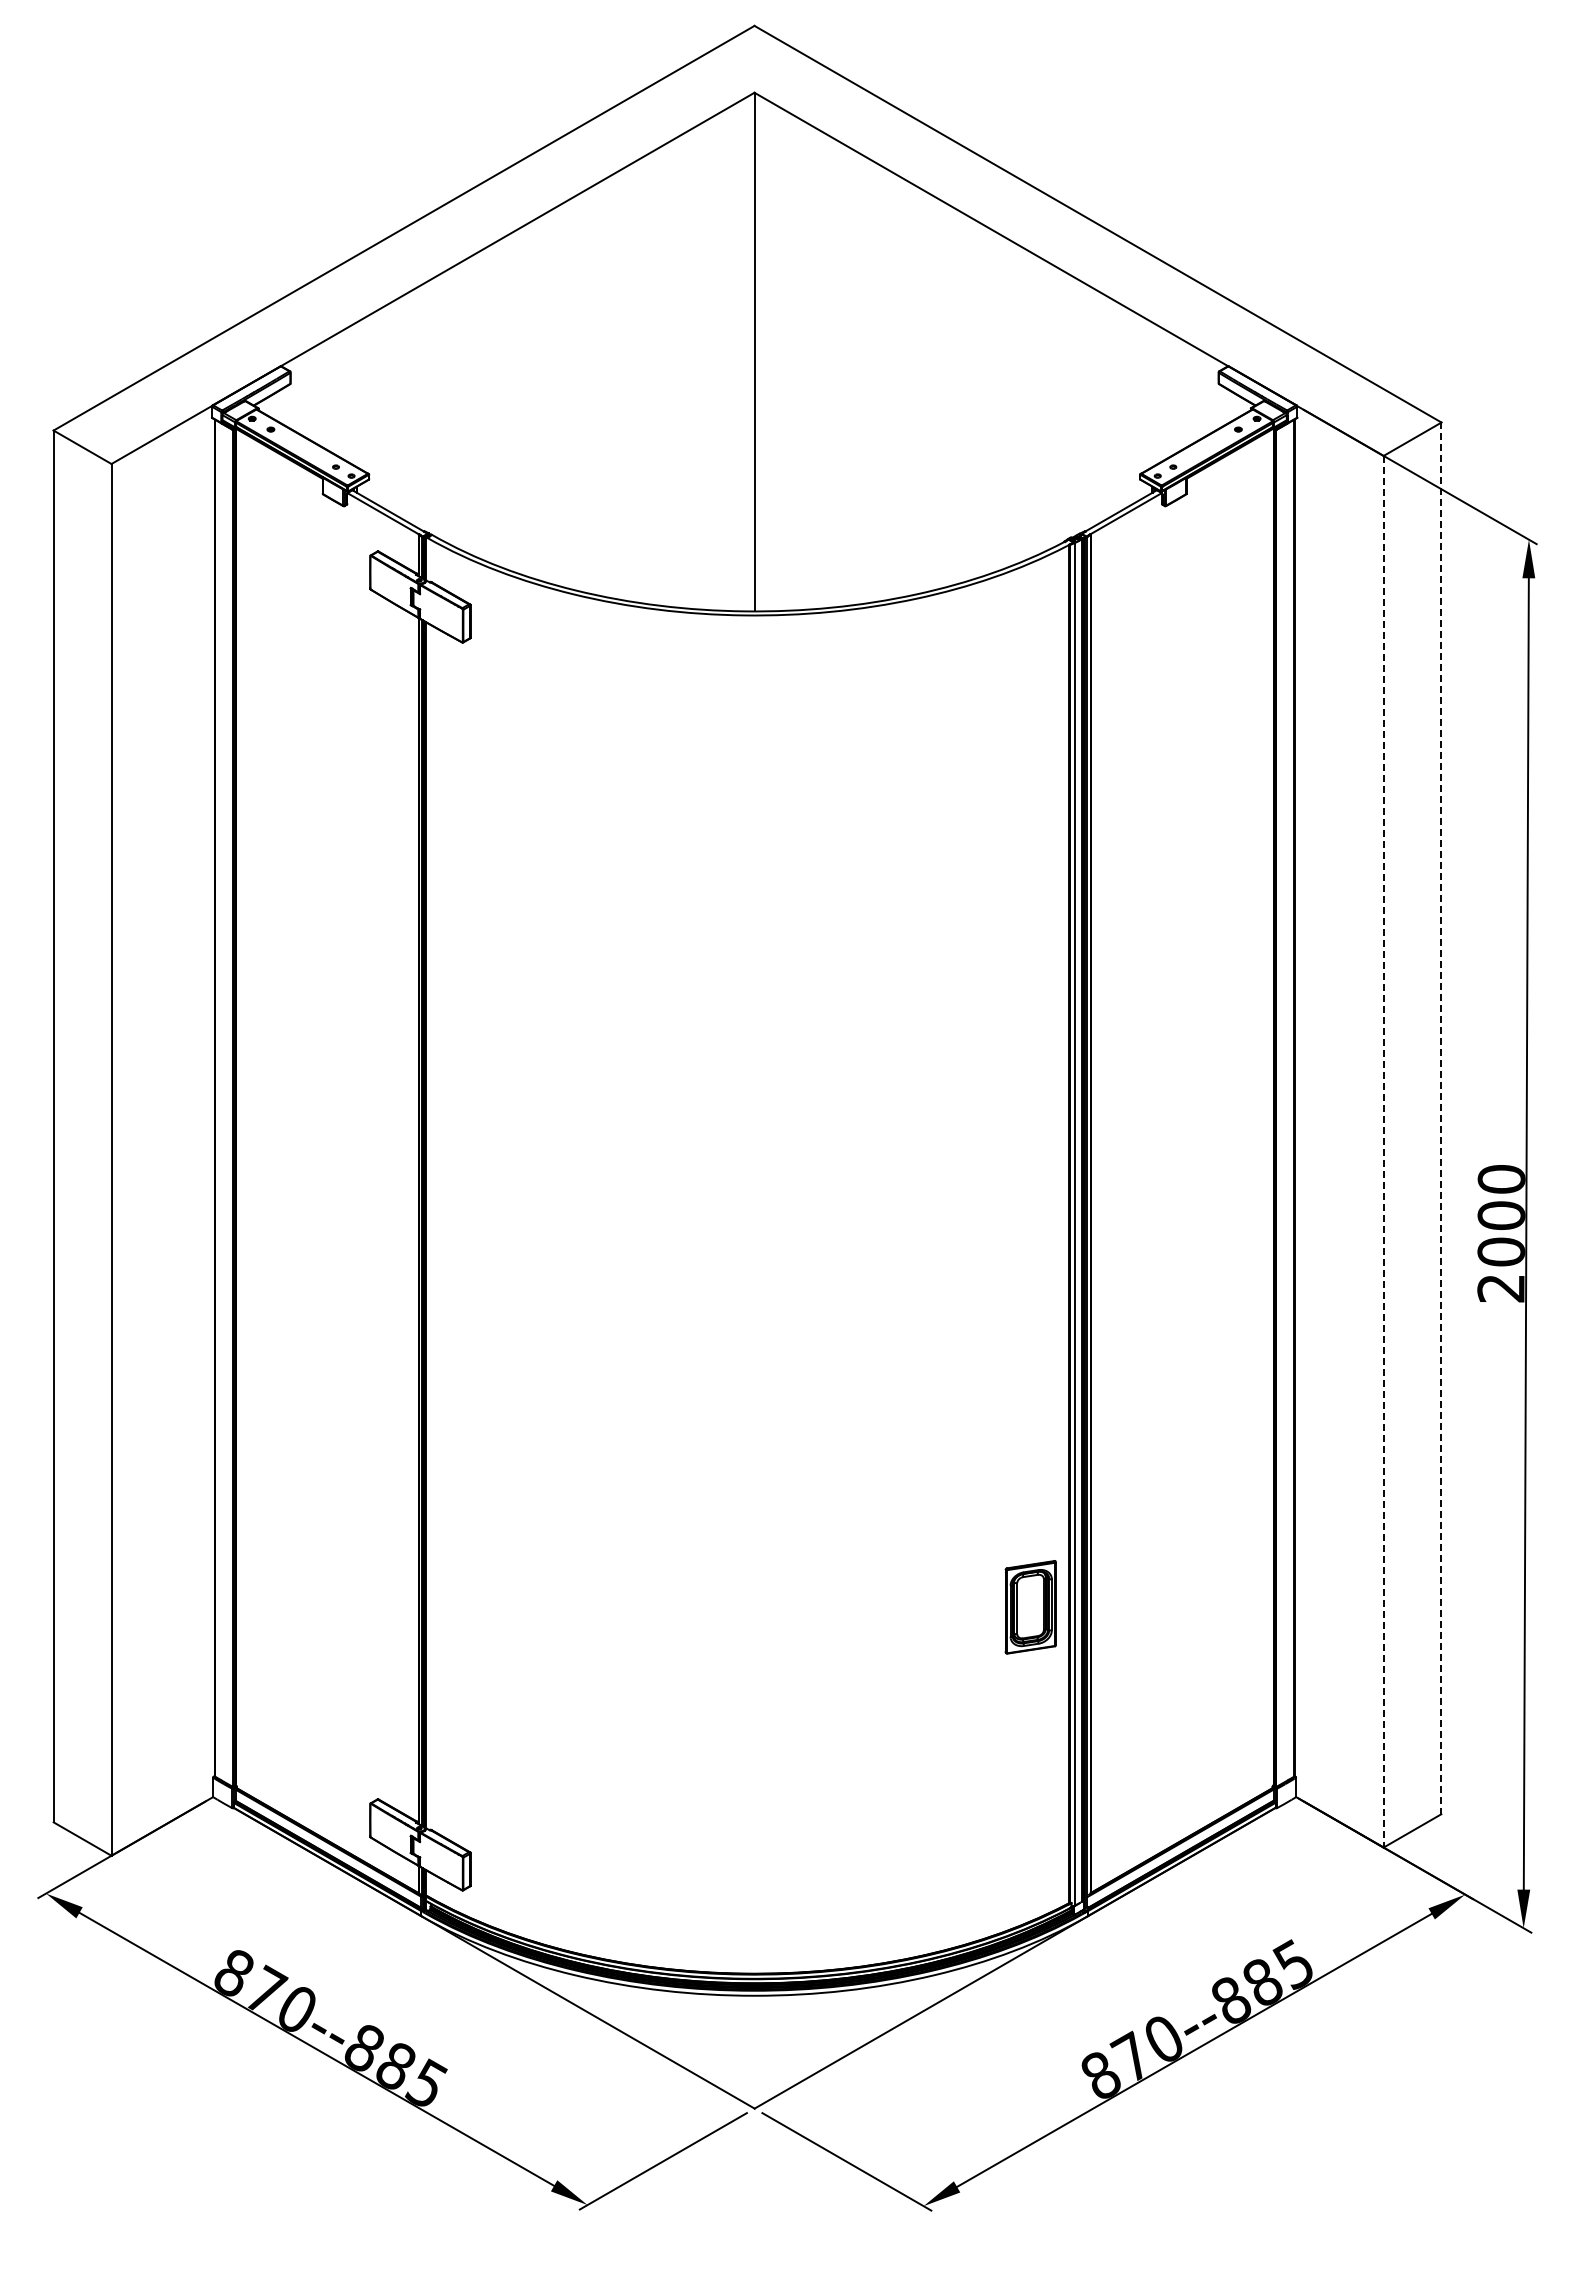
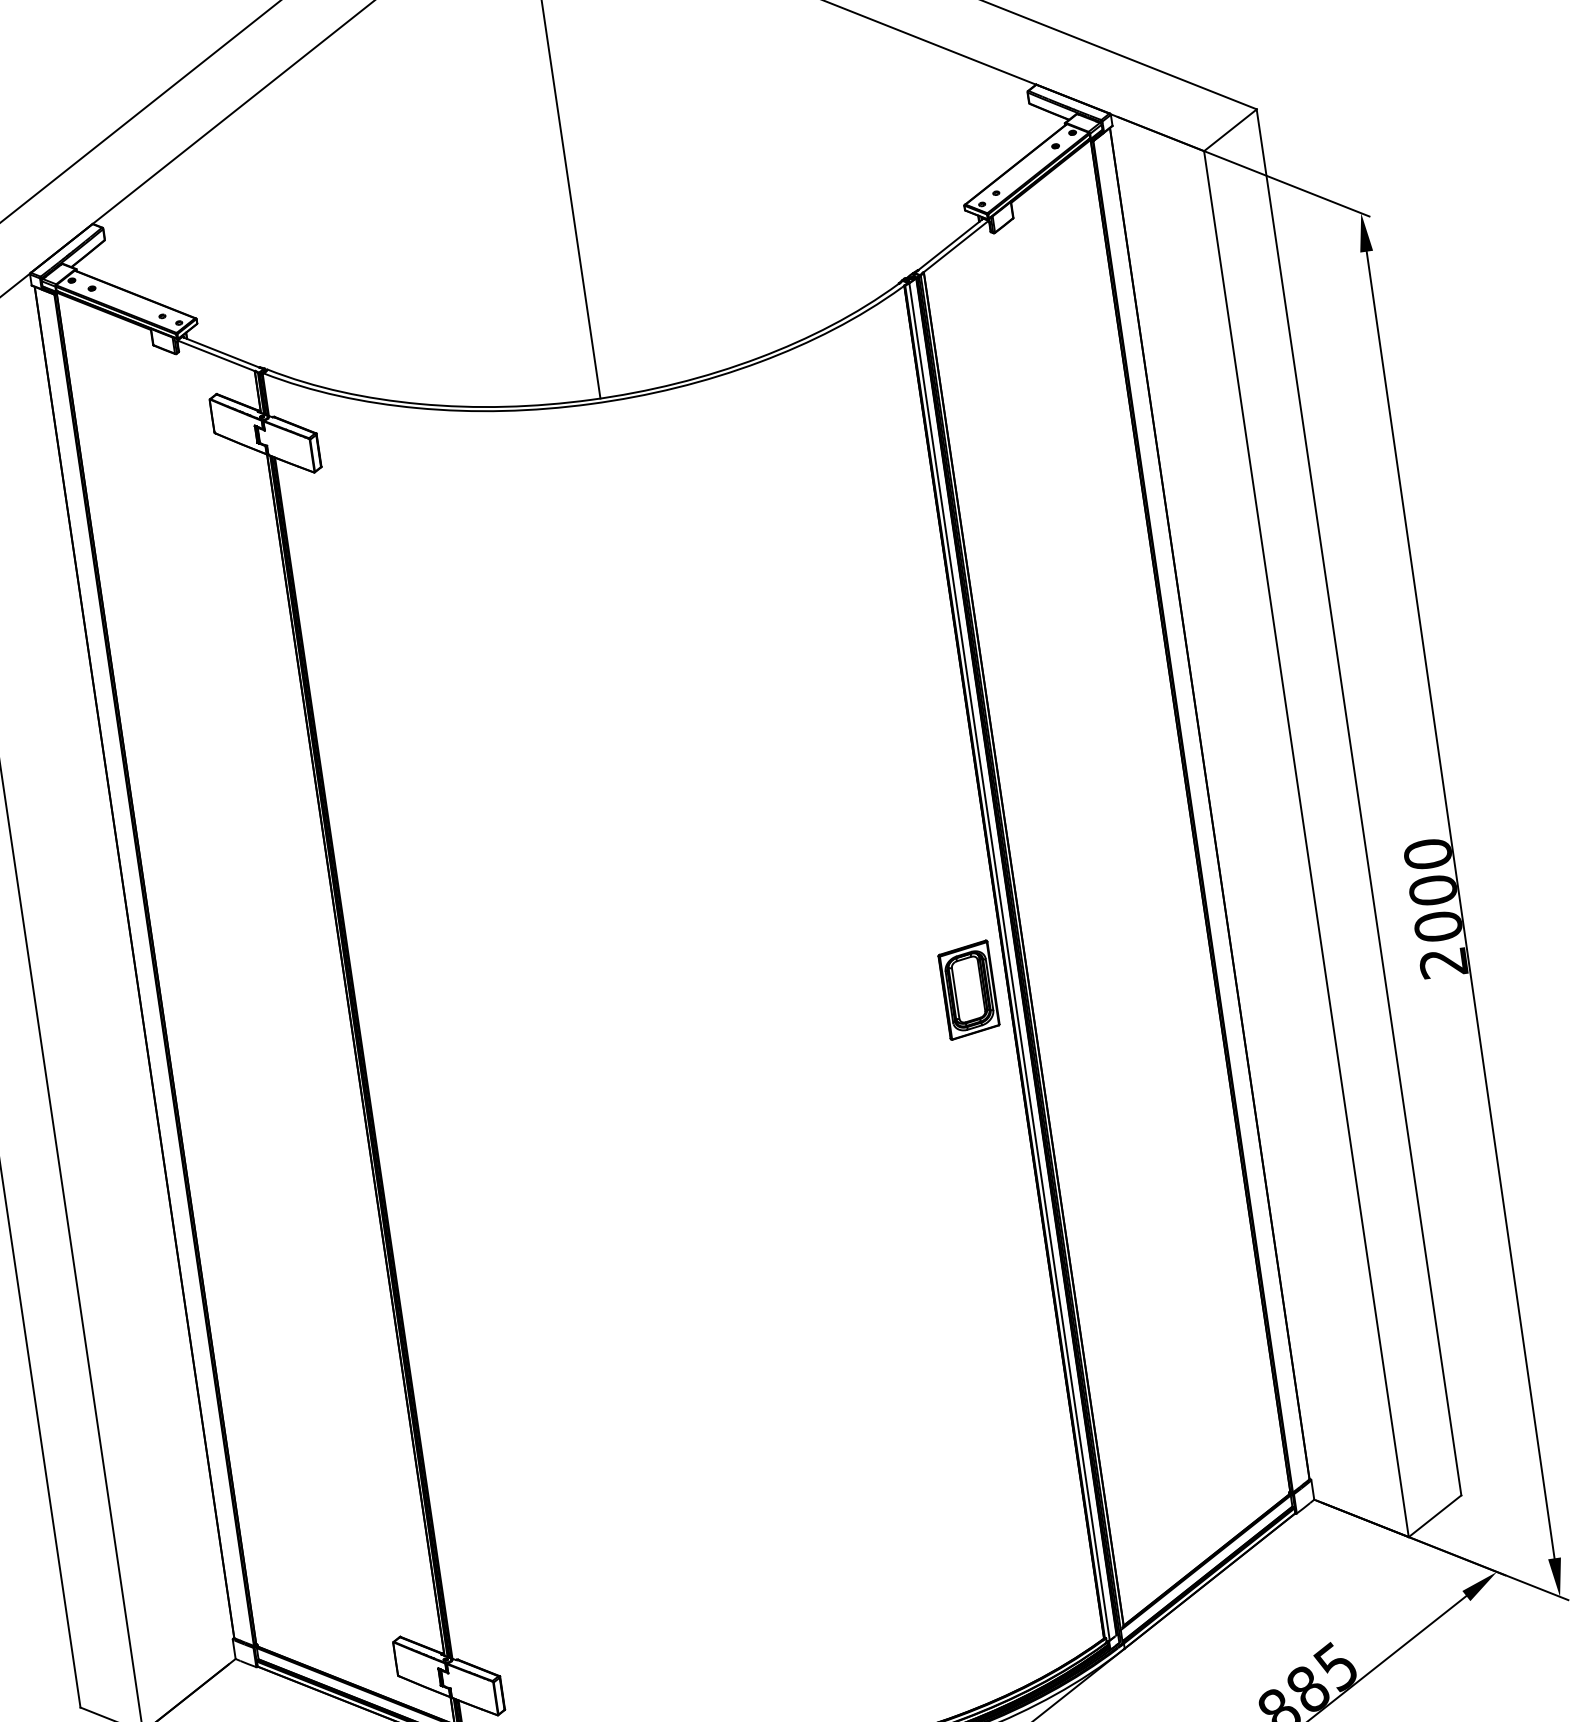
line: (1441, 1118) -> (1359, 802), dashed -> solid
line: (1383, 1151) -> (1306, 843), dashed -> solid
part: (1030, 1607) -> (968, 990), moved

